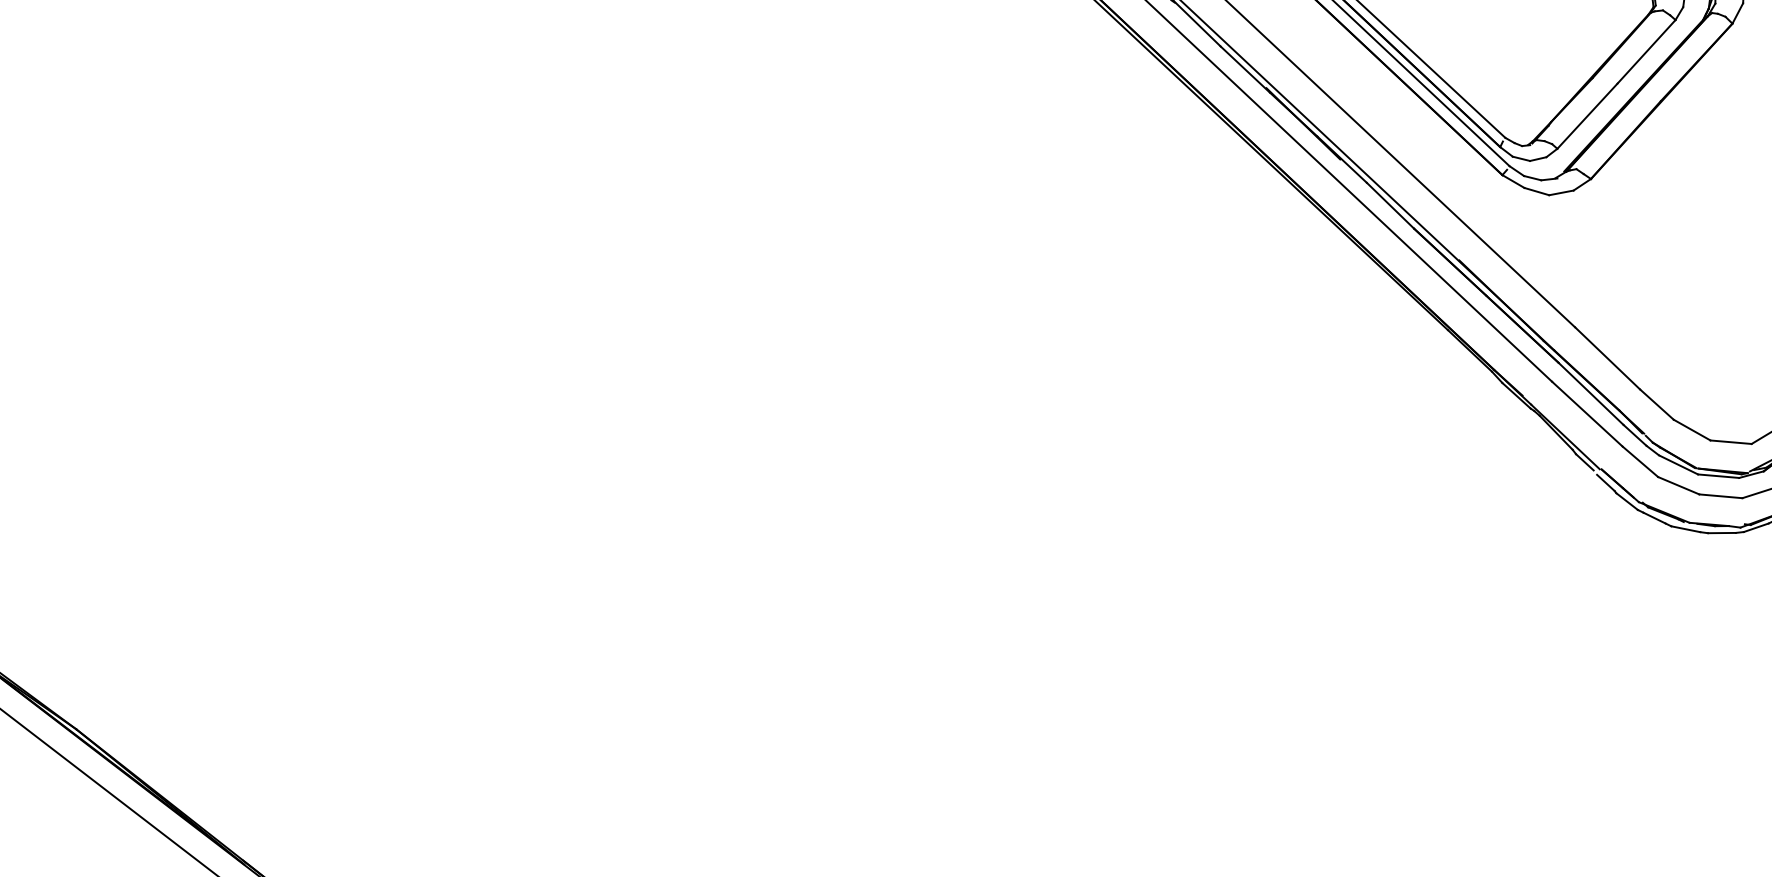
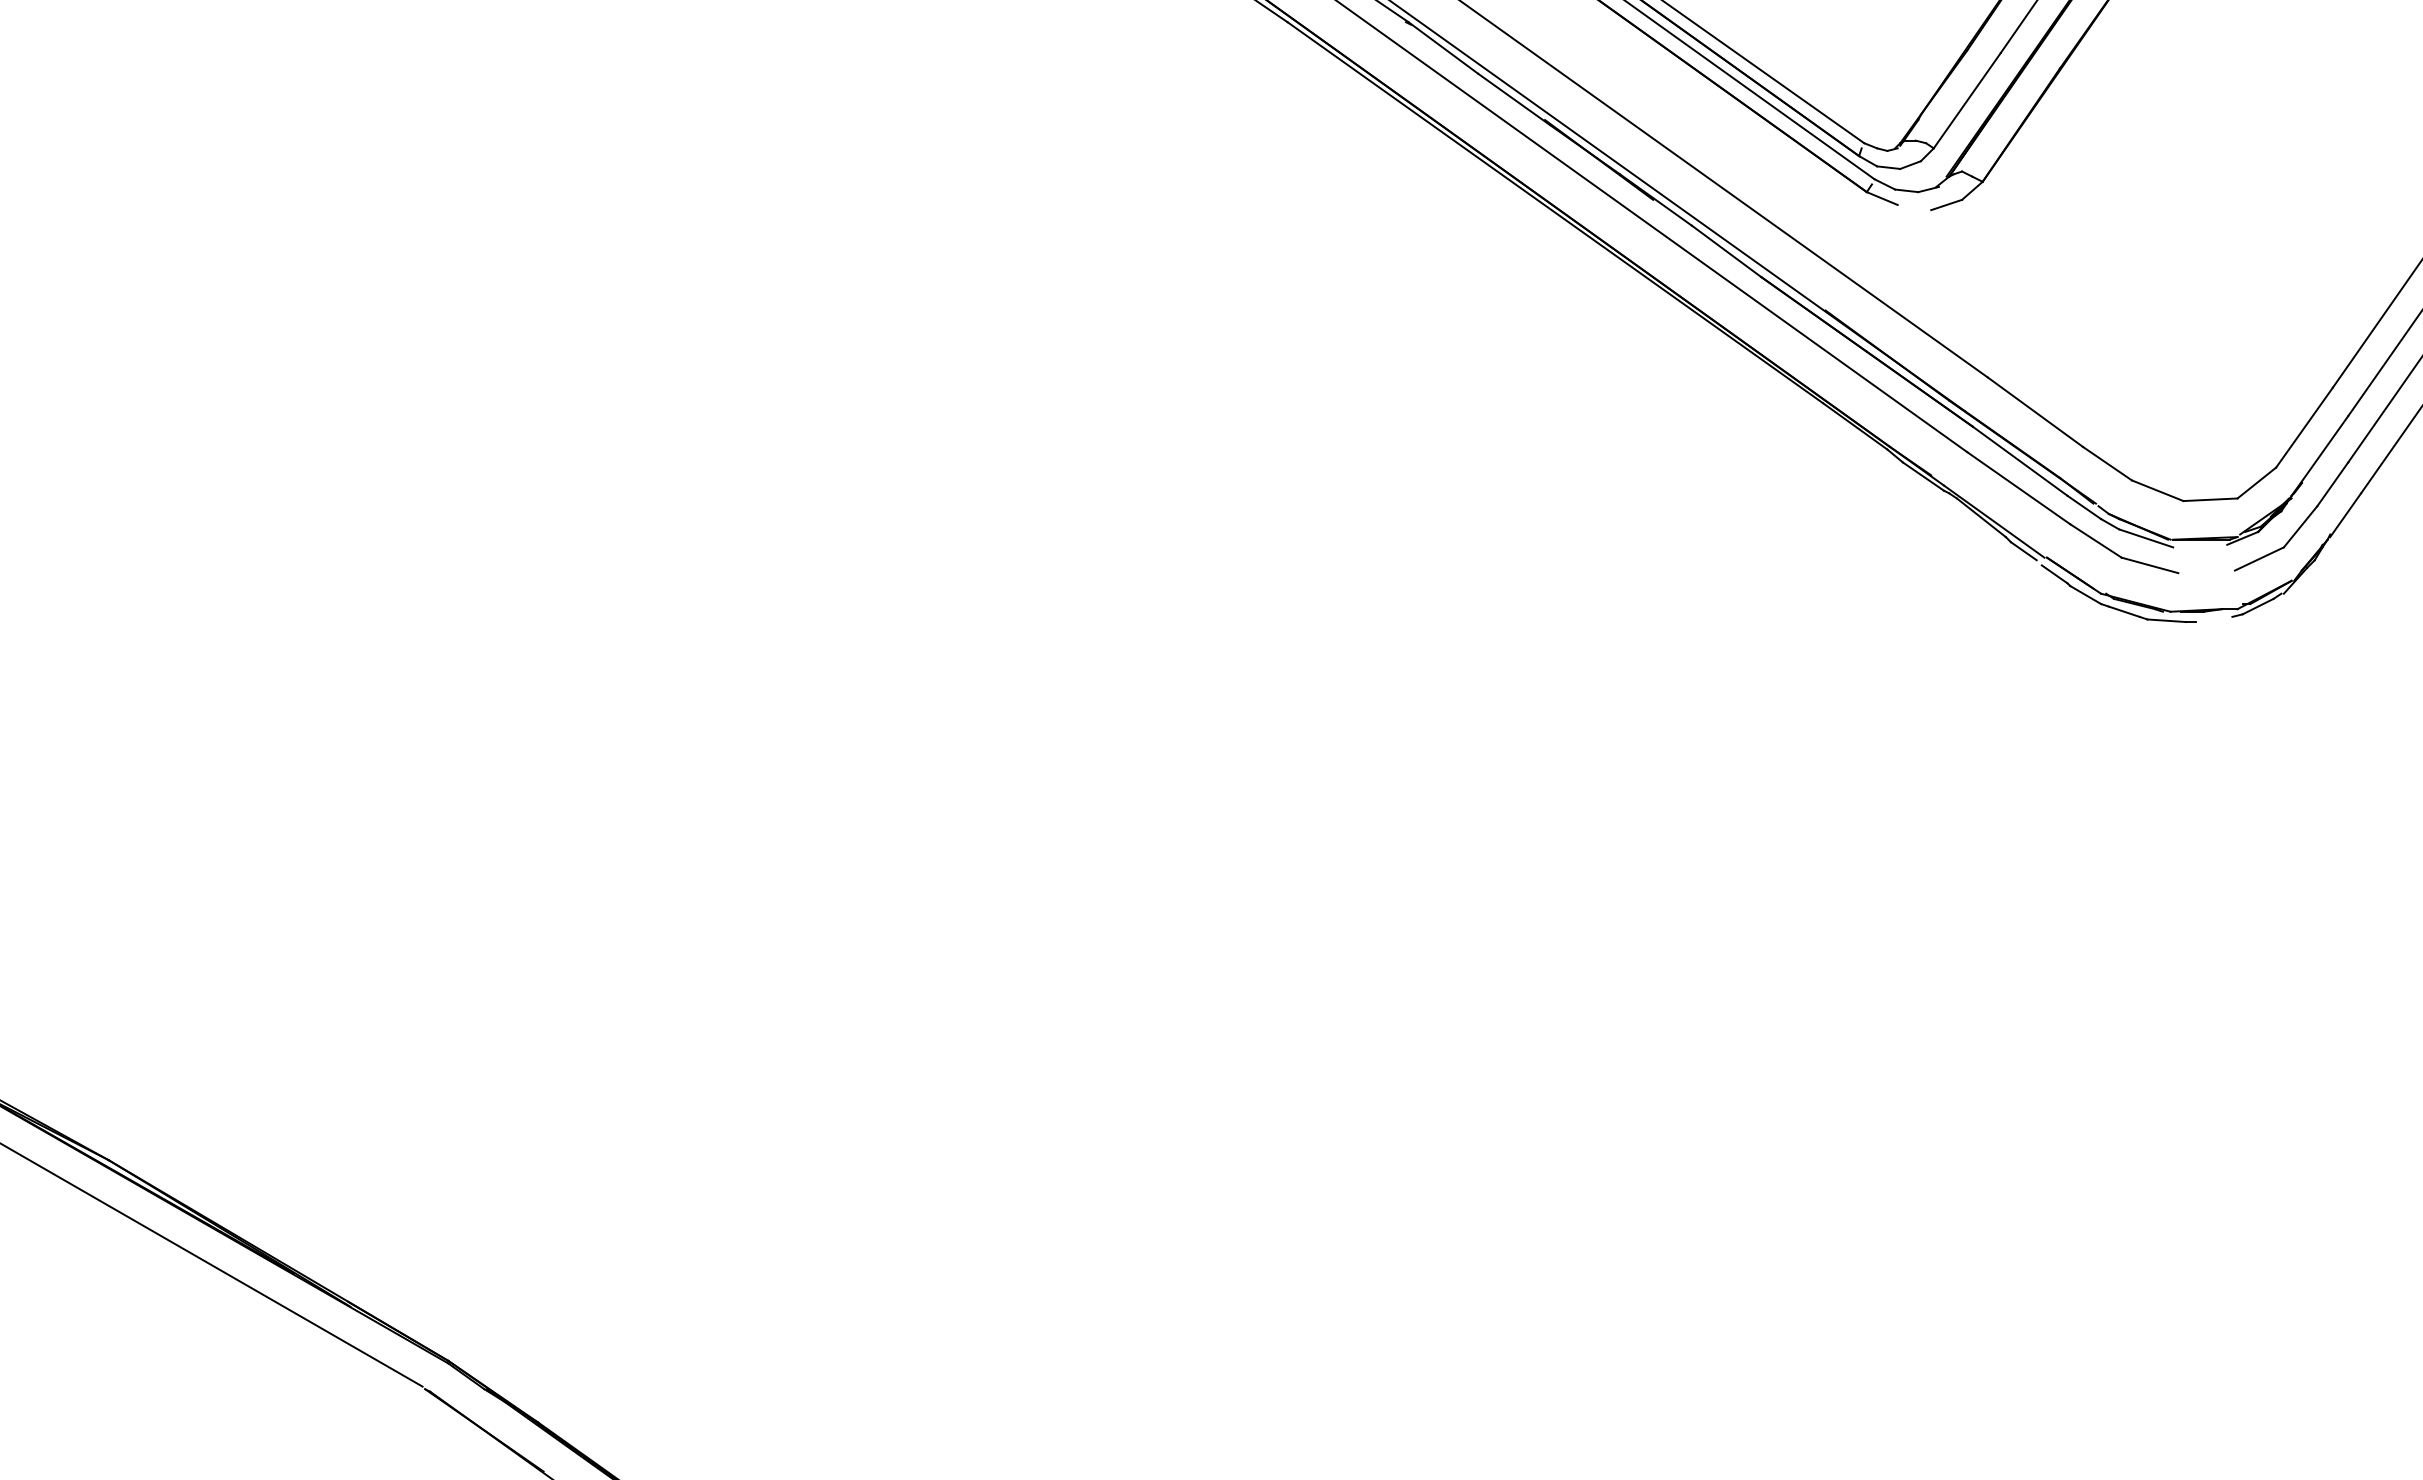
line: (1536, 191) -> (1914, 207), removed
line: (1718, 475) -> (2200, 545), removed
line: (1720, 496) -> (2206, 571), removed
line: (1722, 533) -> (2214, 619), removed

